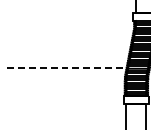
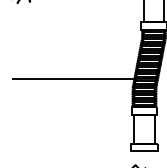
line: (68, 68) -> (75, 78), dashed -> solid

